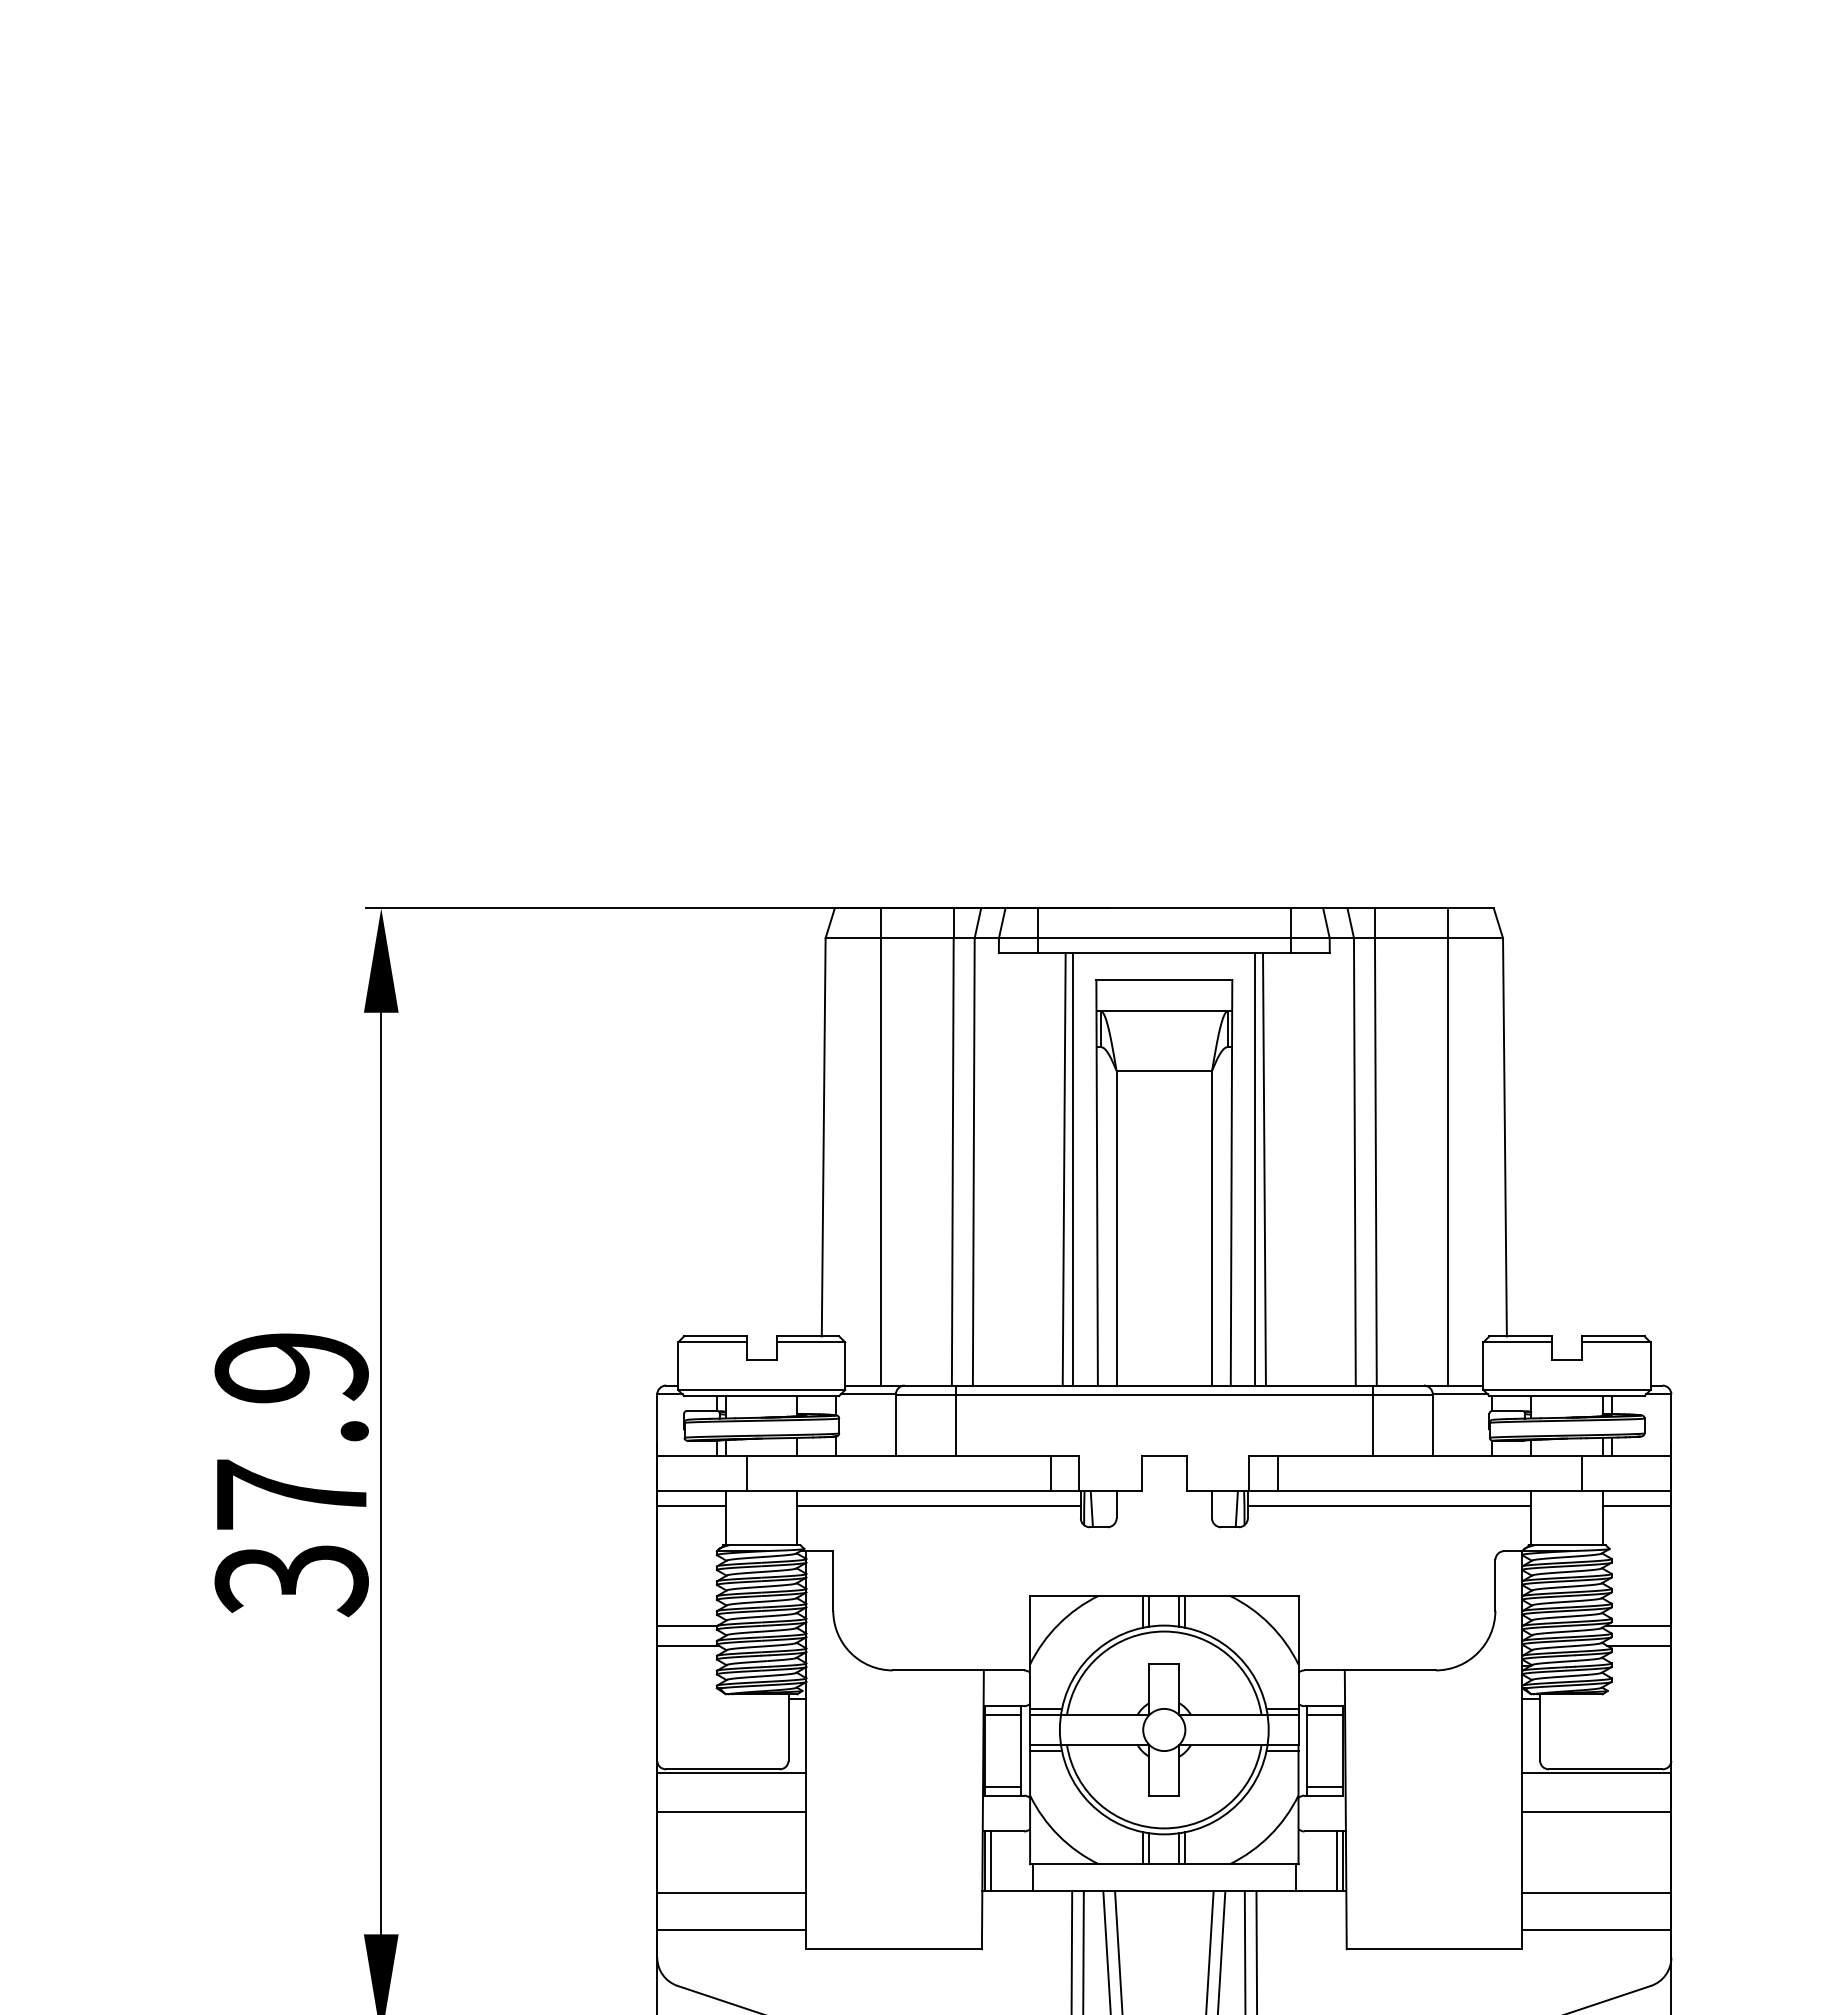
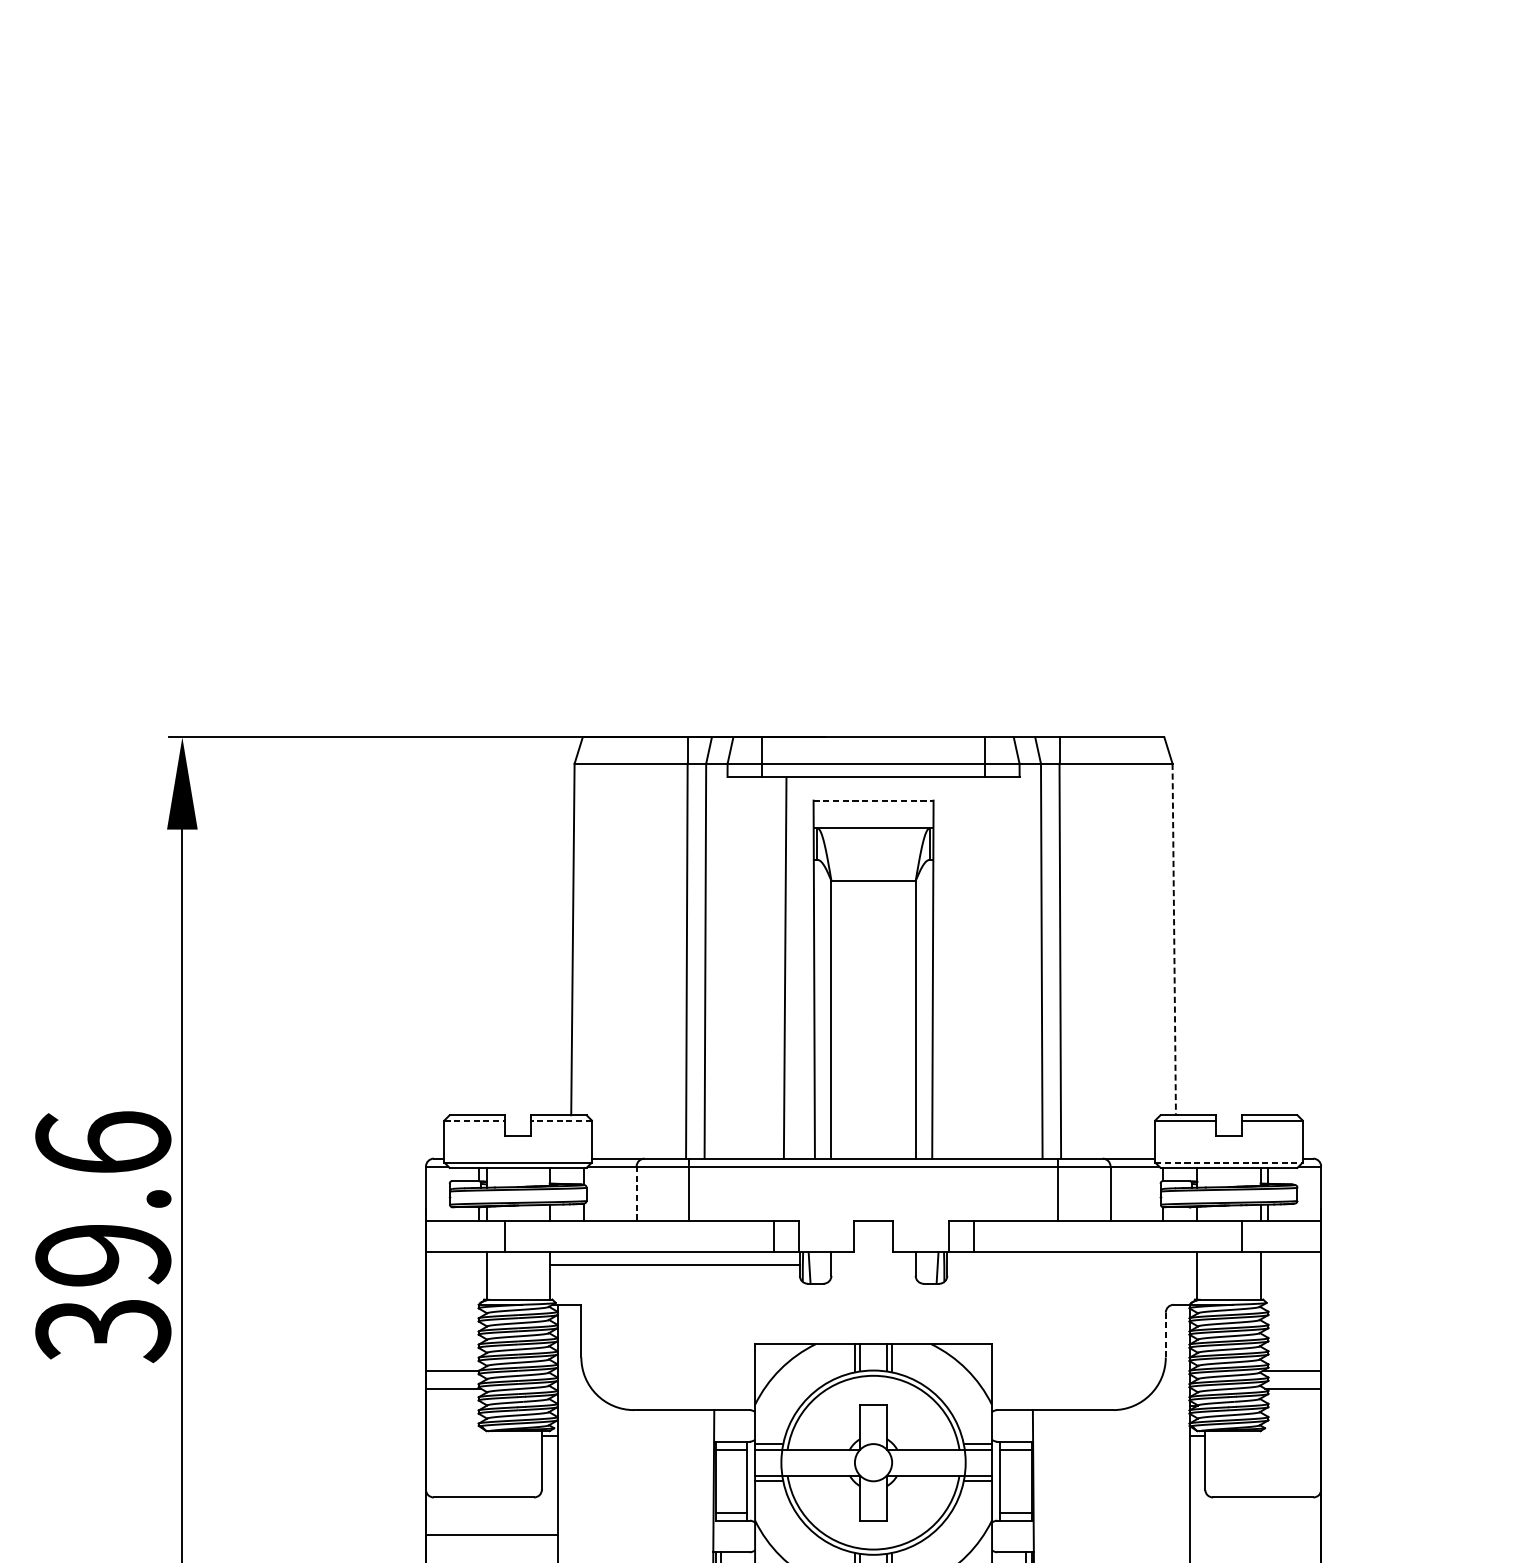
line: (1164, 979) -> (873, 800), solid -> dashed
line: (1504, 1137) -> (1173, 939), solid -> dashed
line: (880, 1146) -> (623, 947), removed
line: (1447, 1146) -> (1123, 947), removed
line: (1073, 1169) -> (793, 967), removed
line: (1255, 1169) -> (954, 967), removed
line: (1264, 1169) -> (962, 967), removed
line: (712, 1342) -> (474, 1120), solid -> dashed
line: (810, 1342) -> (561, 1120), solid -> dashed
line: (1566, 1390) -> (1228, 1163), solid -> dashed
line: (895, 1425) -> (636, 1193), solid -> dashed
text: (291, 1430) -> (103, 1198), 37.9 -> 39.6
line: (691, 1506) -> (456, 1265), removed
line: (1389, 1506) -> (1072, 1265), removed
line: (1636, 1506) -> (1290, 1265), removed
line: (1495, 1584) -> (1165, 1334), solid -> dashed
line: (731, 1773) -> (491, 1501), removed
line: (1596, 1773) -> (1255, 1501), removed
line: (1596, 1811) -> (1255, 1534), removed

